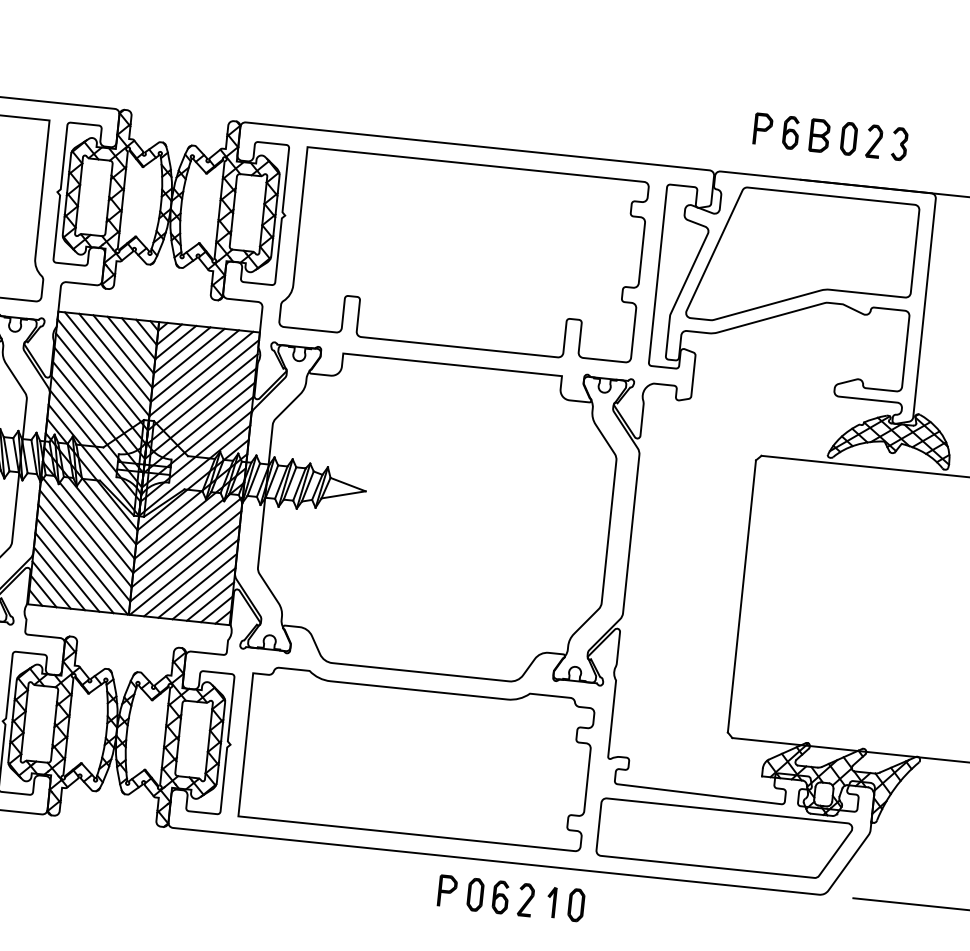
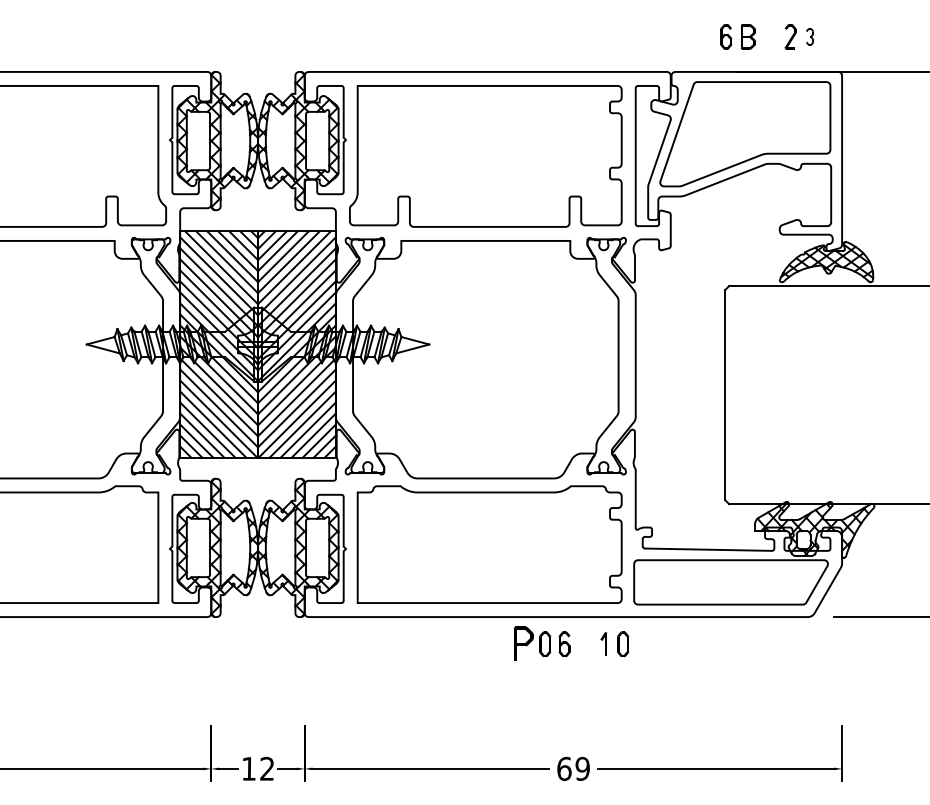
part: (763, 129) -> (704, 36), removed
part: (848, 138) -> (770, 36), removed
part: (898, 143) -> (809, 36), size x0.7
part: (447, 890) -> (523, 643), size x1.4
part: (526, 899) -> (584, 643), removed

